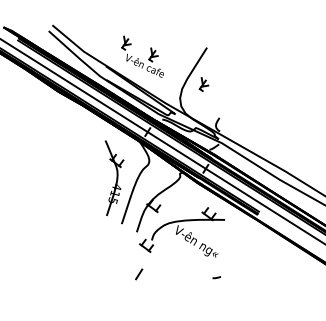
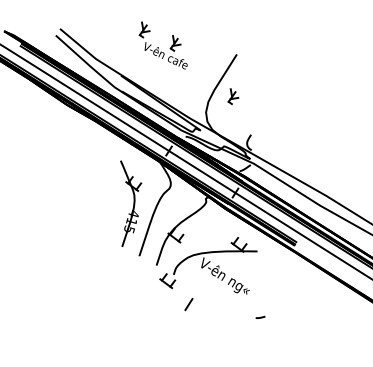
part: (142, 56) -> (163, 45), moved
line: (139, 274) -> (189, 304), moved
curve: (216, 277) -> (260, 317), moved

